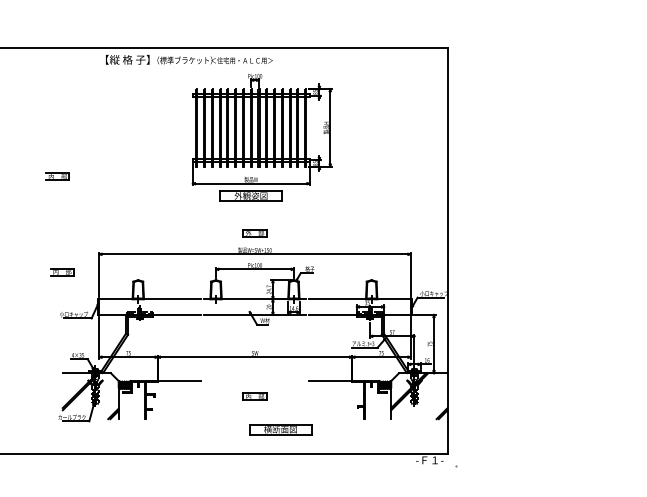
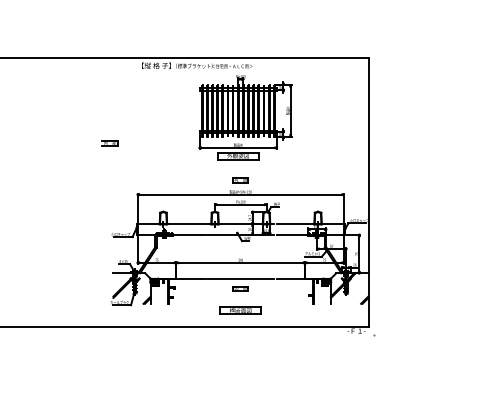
part: (61, 272) -> (112, 206), removed
line: (254, 380) -> (240, 278), added
part: (280, 429) -> (240, 310), moved

